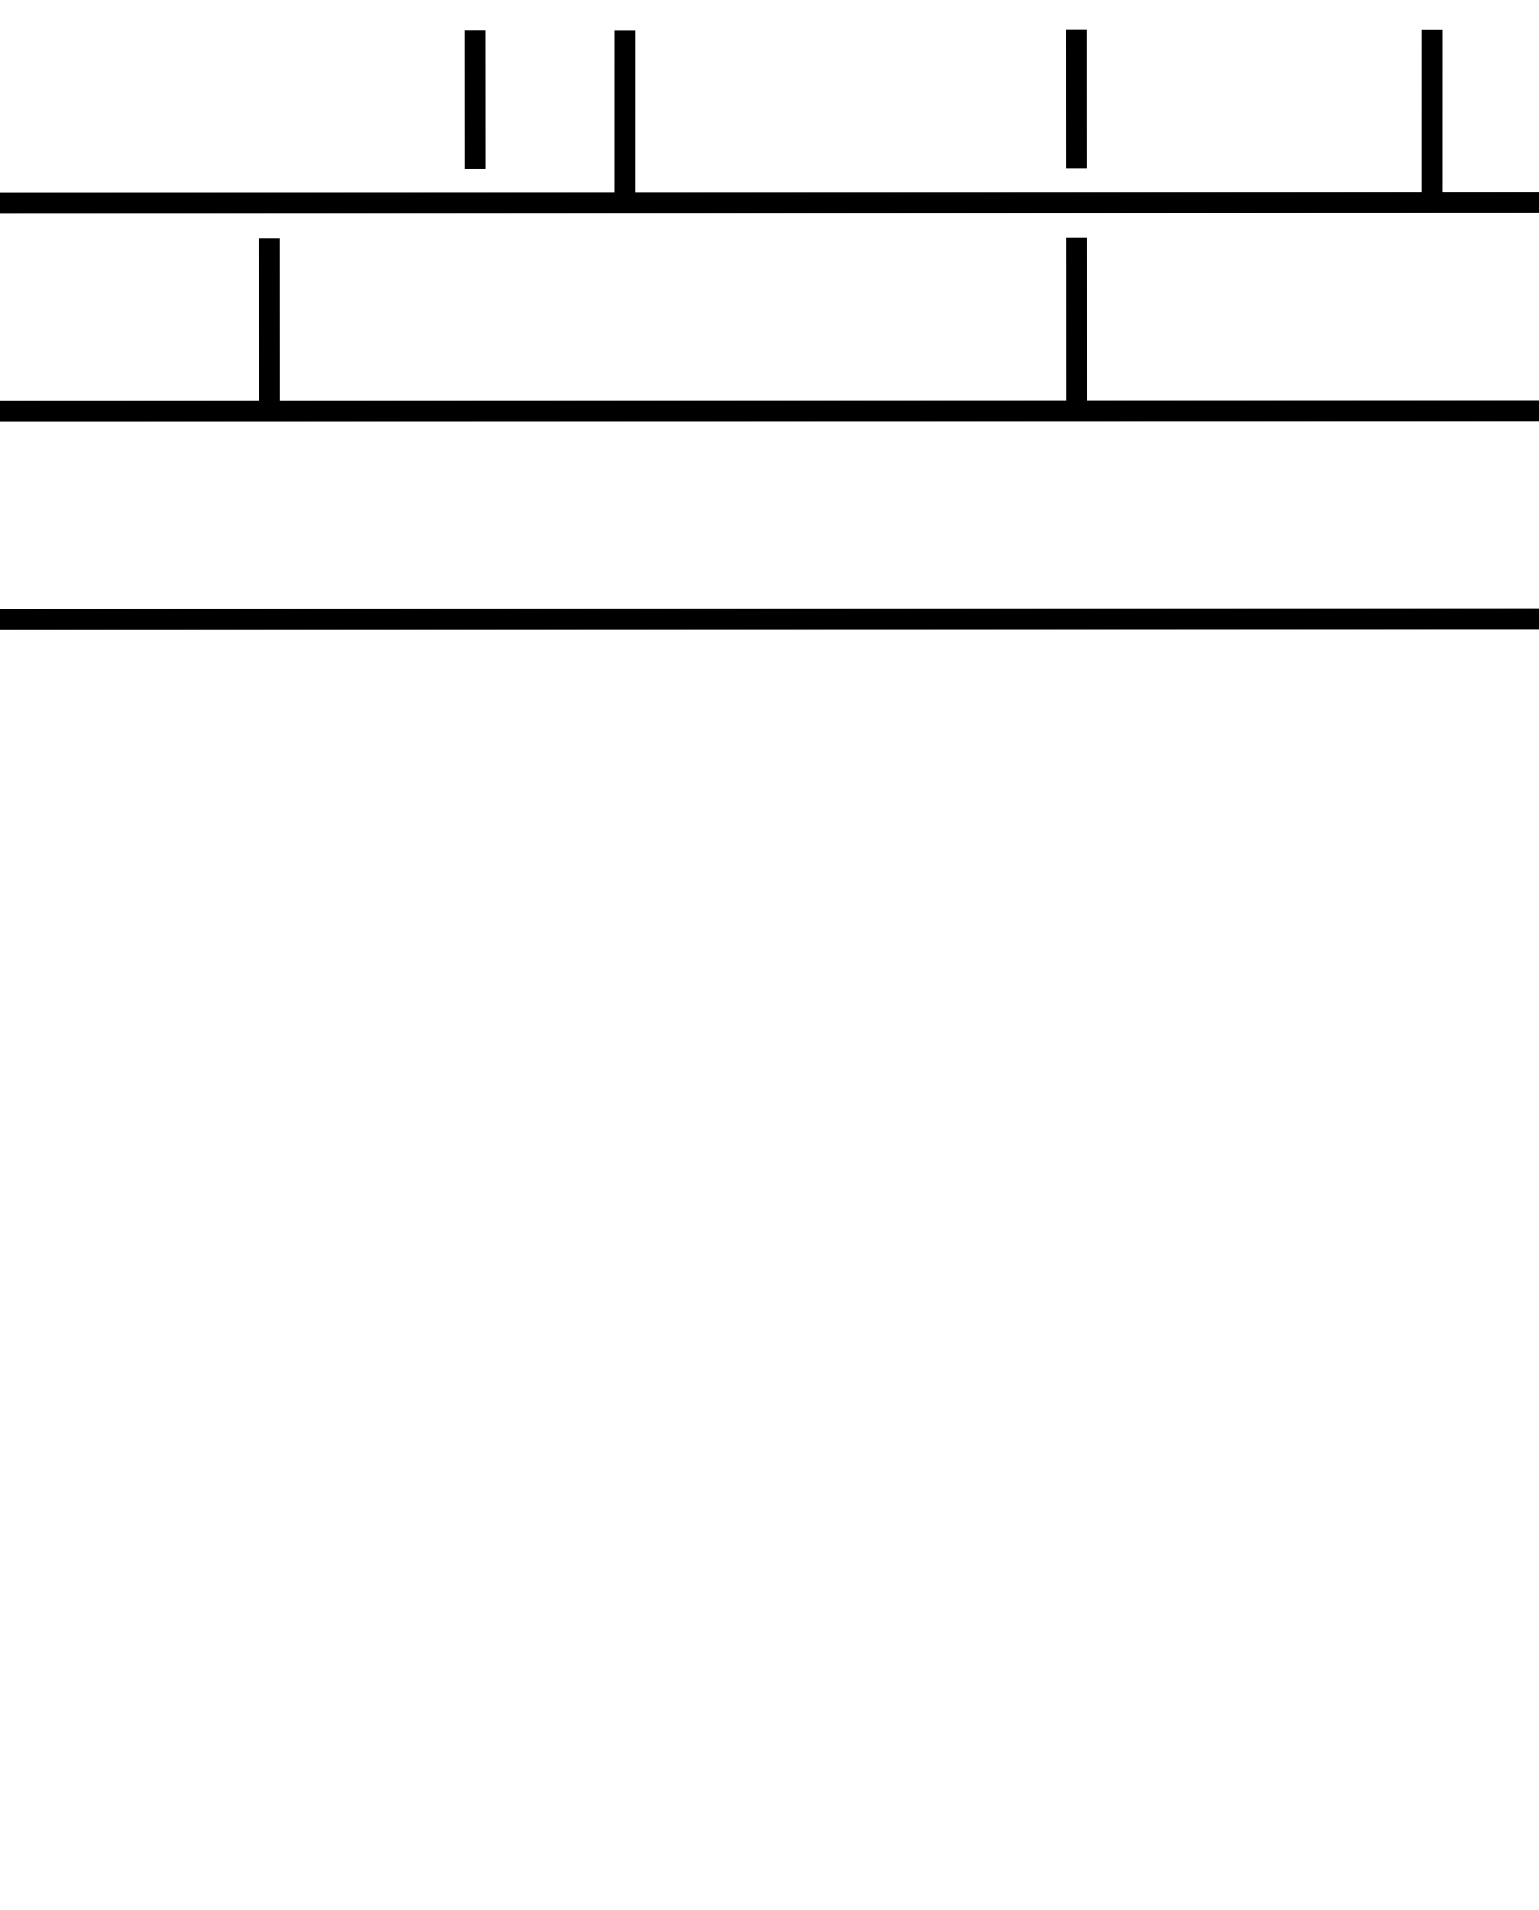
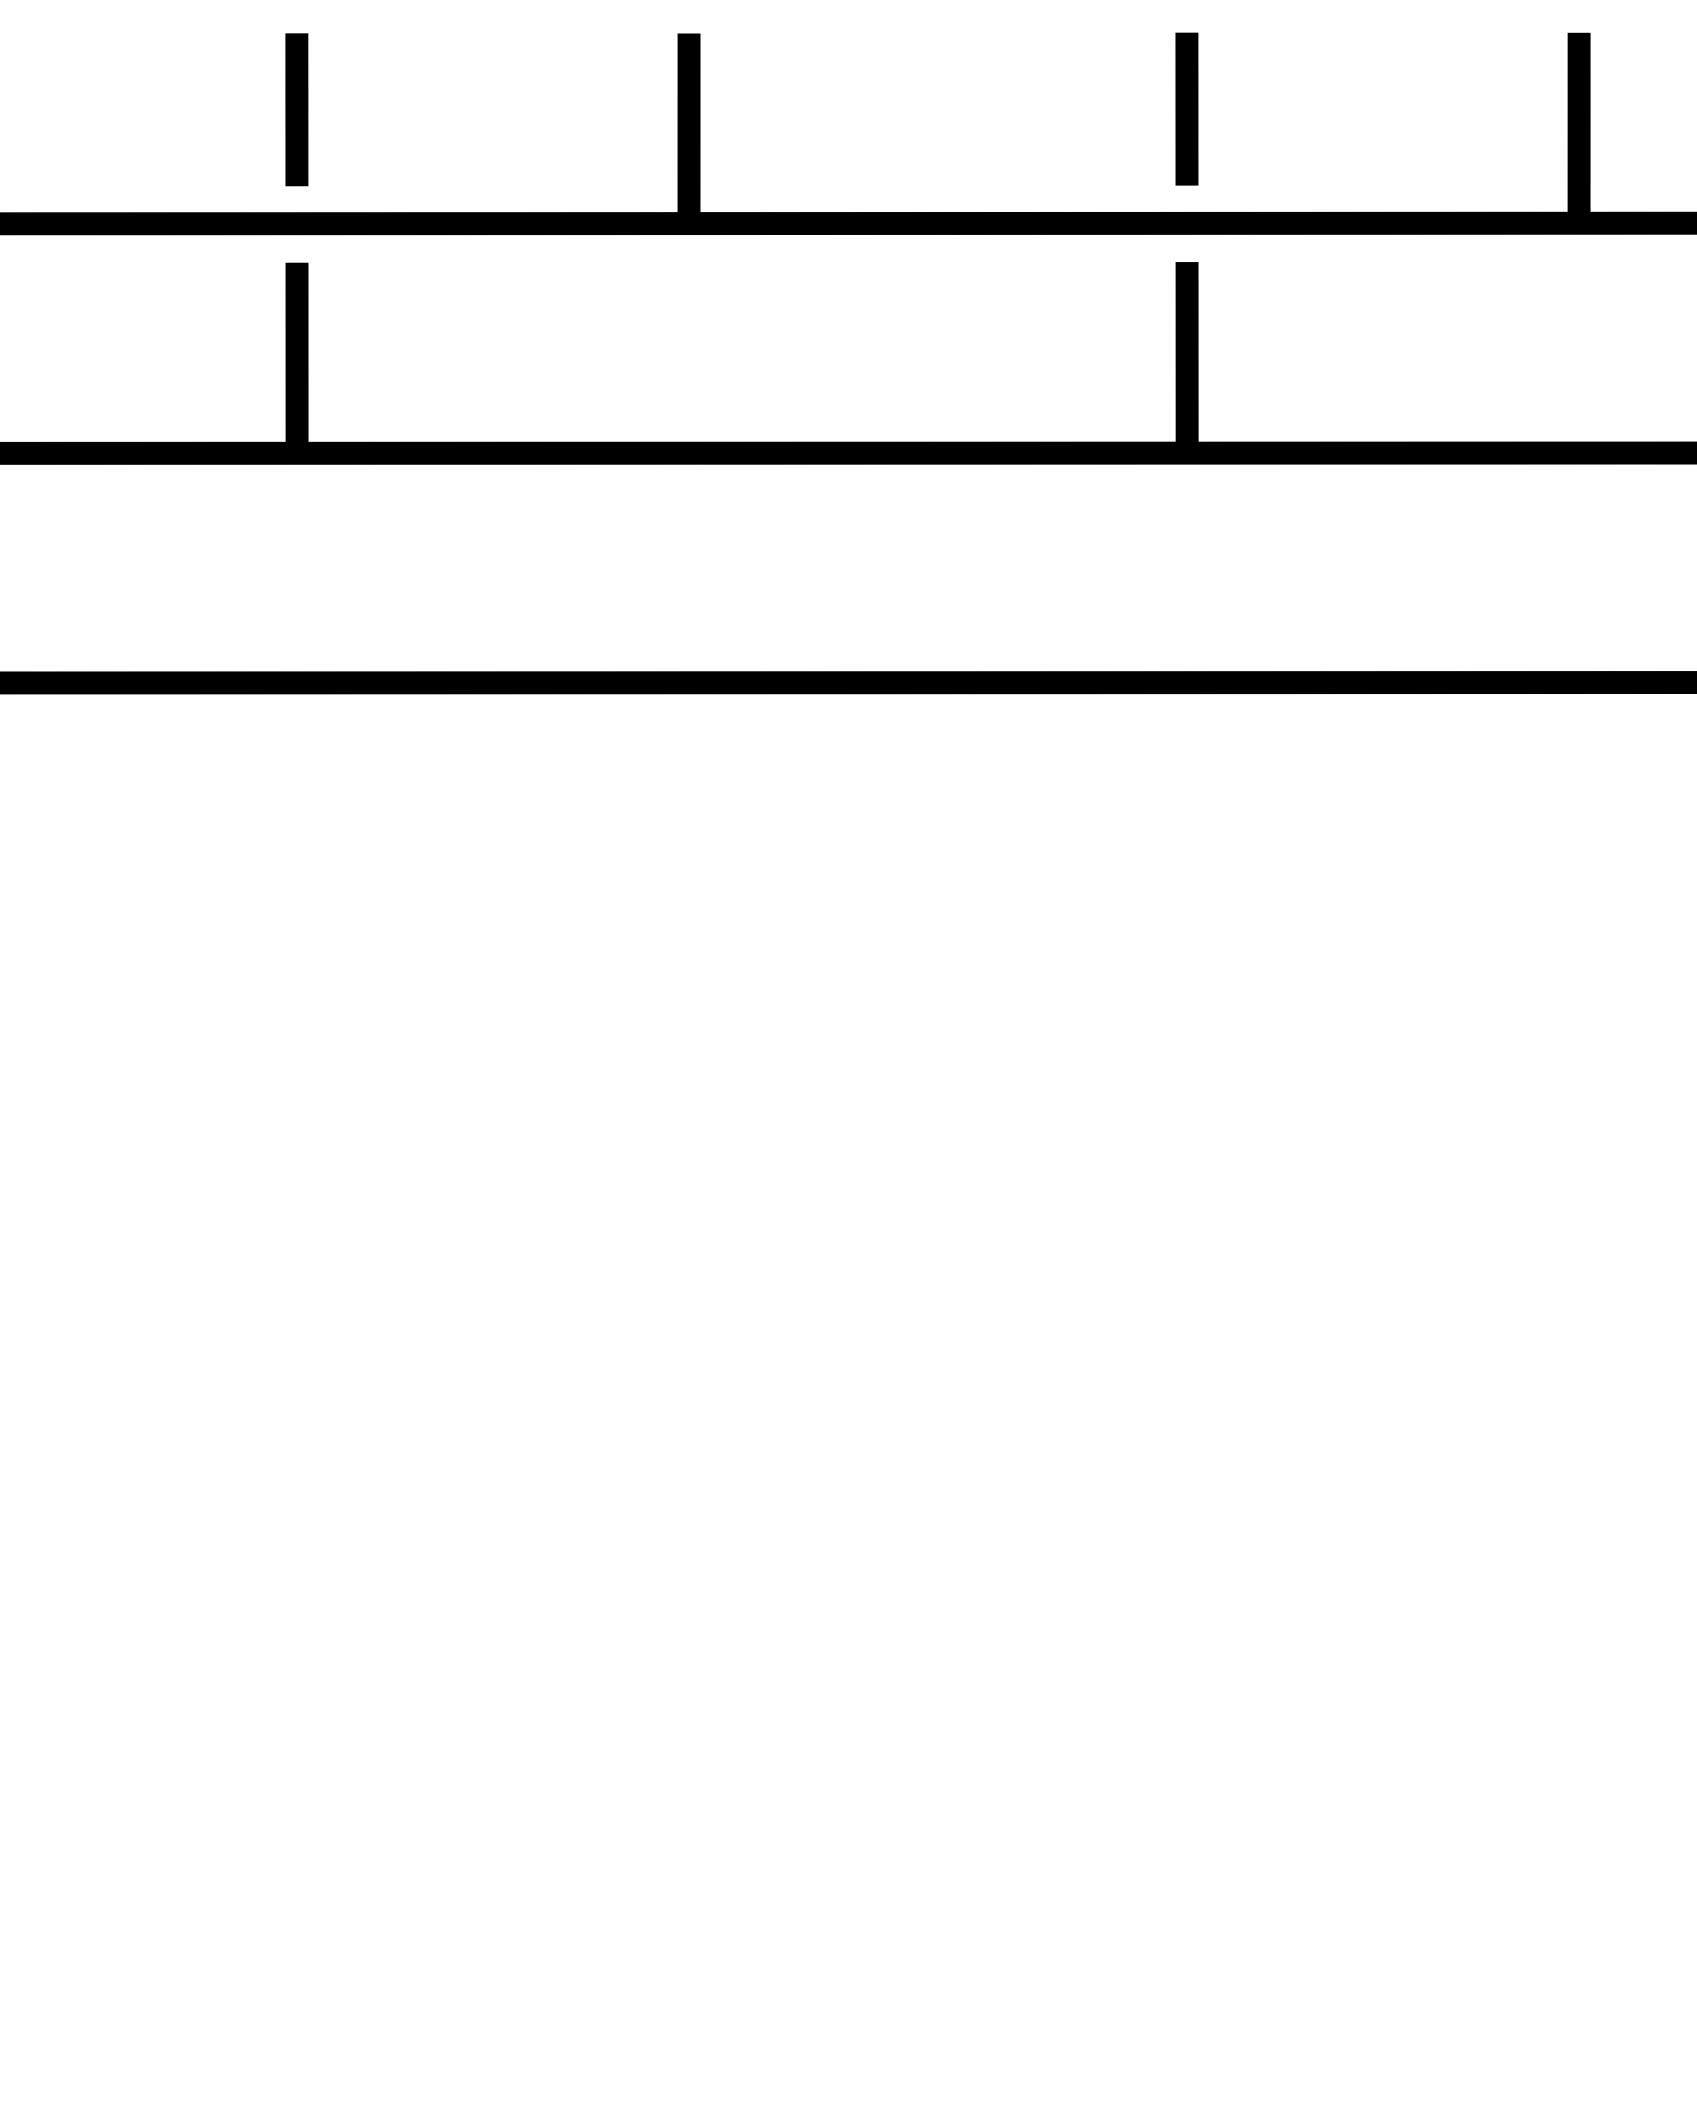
line: (474, 99) -> (296, 109), moved

